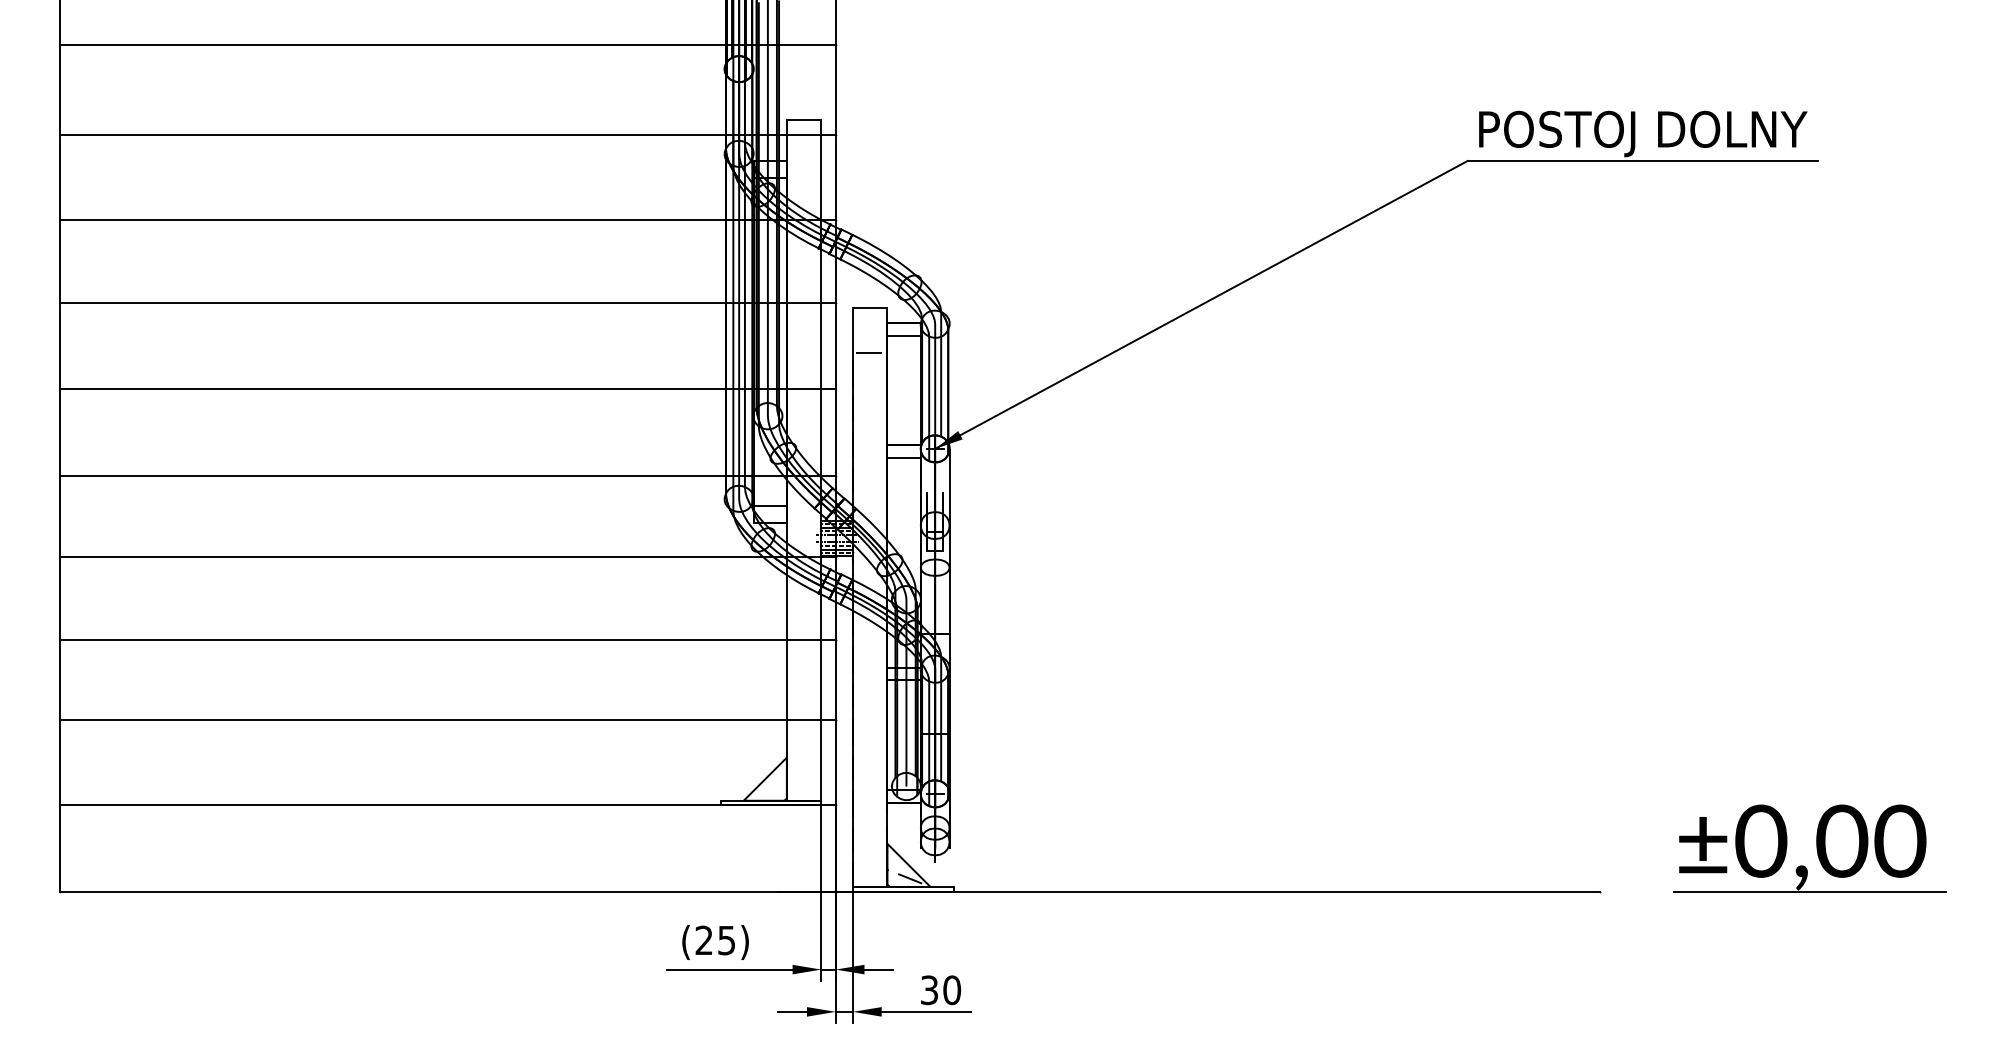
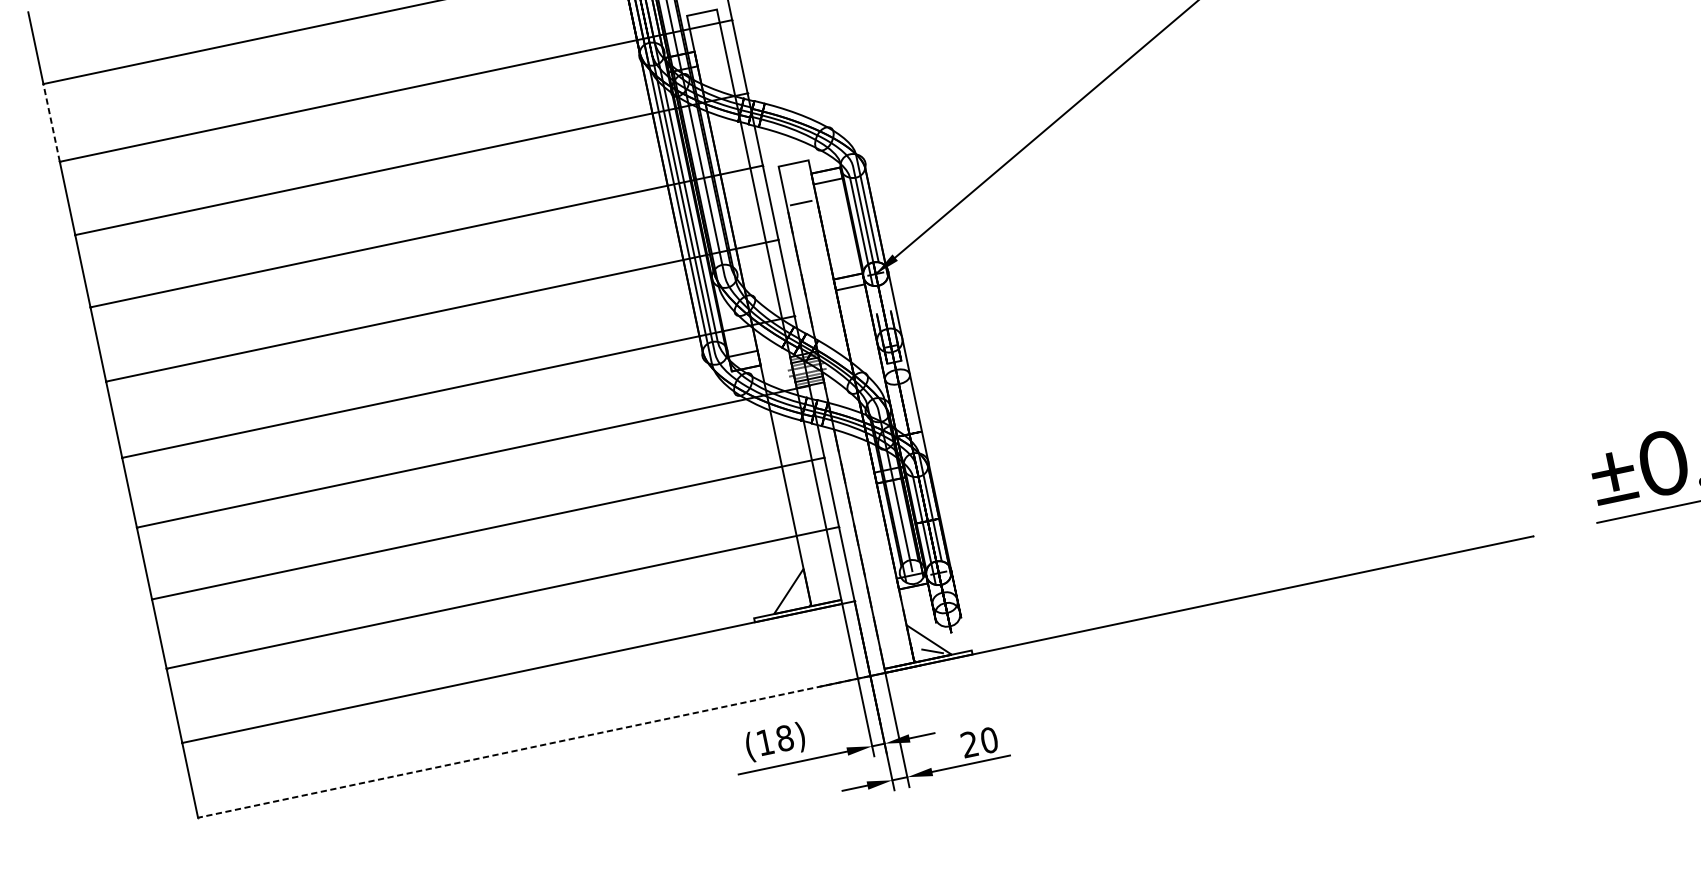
line: (60, 90) -> (51, 123), solid -> dashed
line: (447, 891) -> (533, 746), solid -> dashed
text: (715, 940) -> (775, 740), (25) -> (18)
text: (929, 990) -> (969, 744), 30 -> 20

